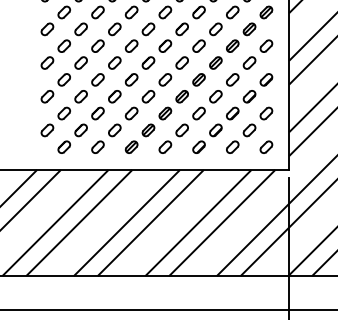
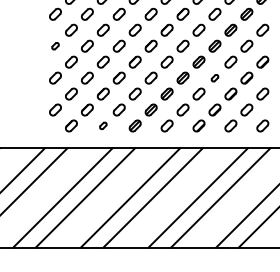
part: (47, 62) -> (55, 45), size x0.6
part: (215, 96) -> (214, 77), size x0.6
part: (97, 146) -> (102, 125), size x0.6

